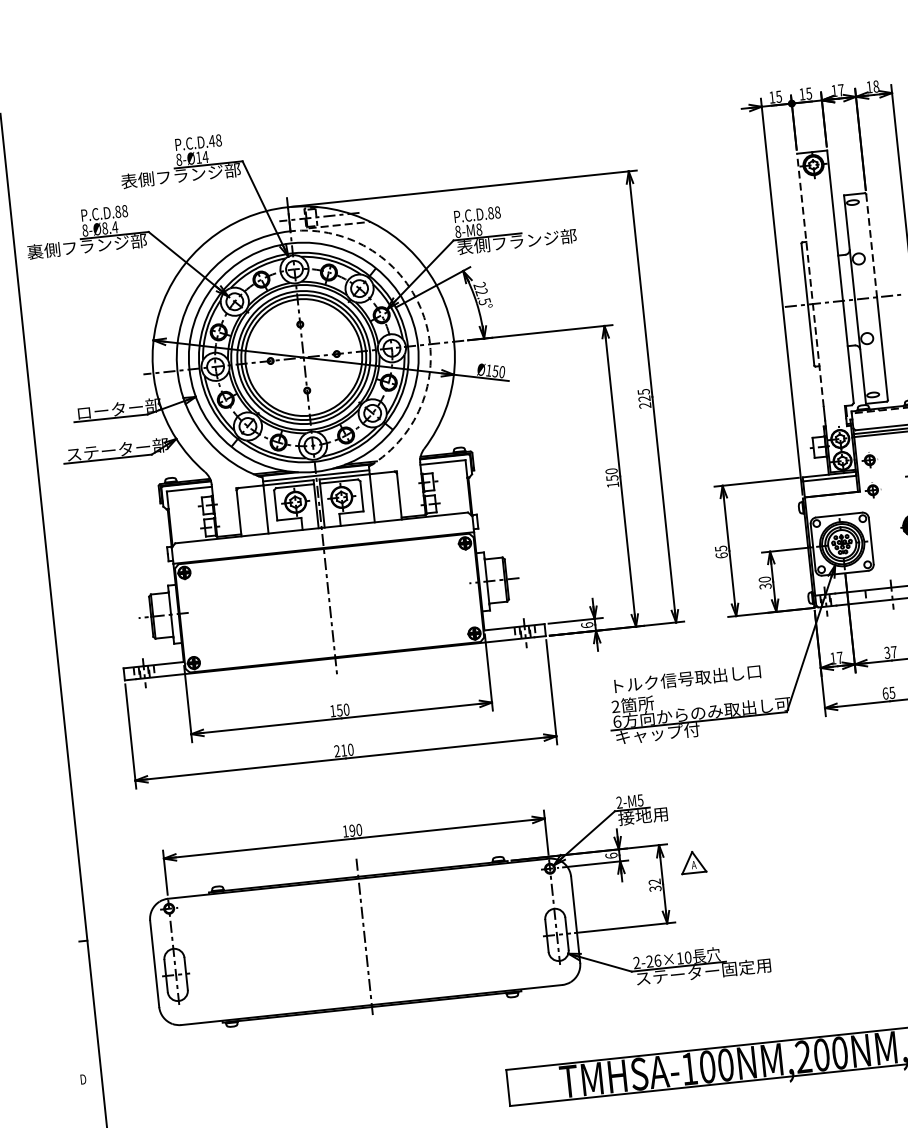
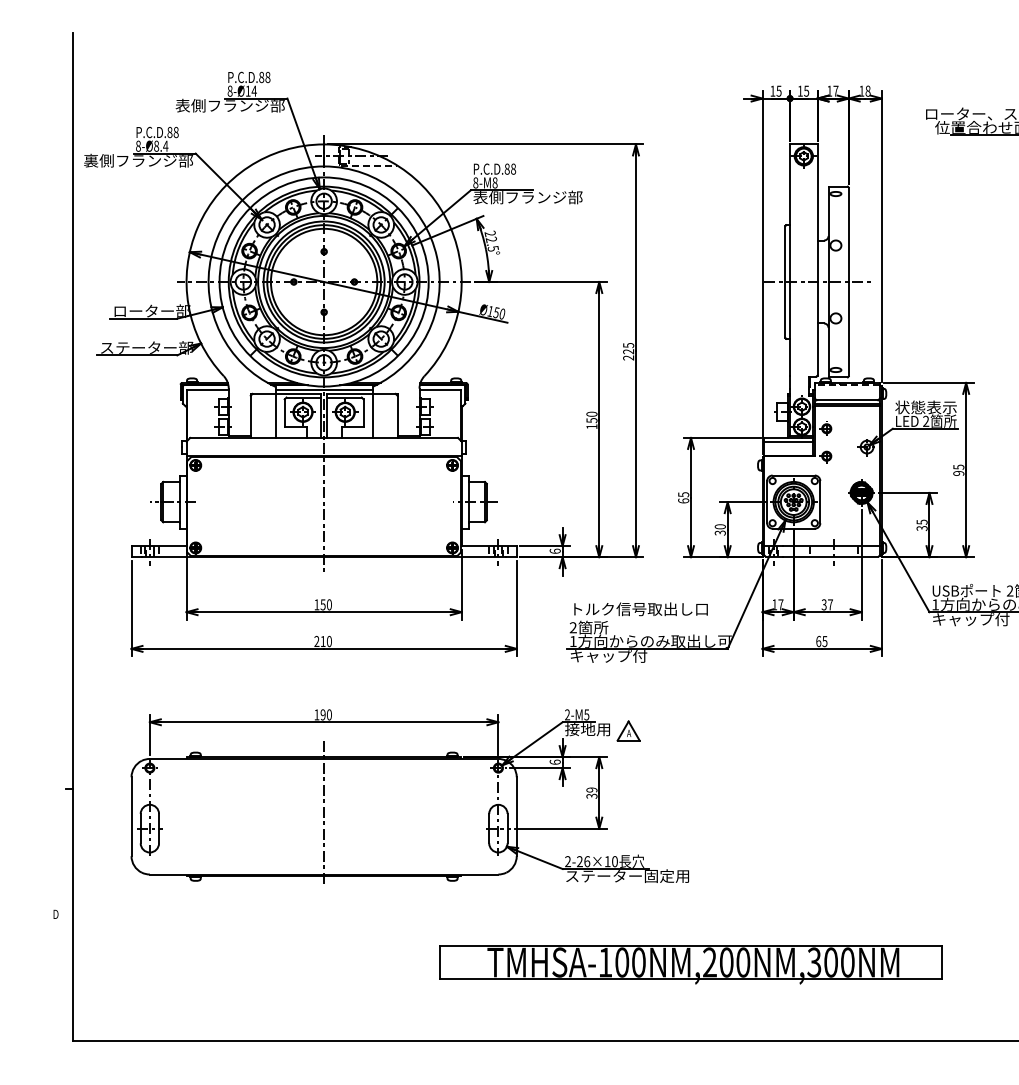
text: (211, 141) -> (261, 77), P.C.D.48 -> P.C.D.88
line: (871, 246) -> (848, 235), dashed -> solid
line: (810, 280) -> (790, 260), dashed -> solid
arc: (424, 317) -> (437, 257), dashed -> solid
text: (617, 721) -> (573, 641), 6 -> 1
part: (693, 861) -> (628, 730), moved
text: (655, 881) -> (592, 789), 32 -> 39

